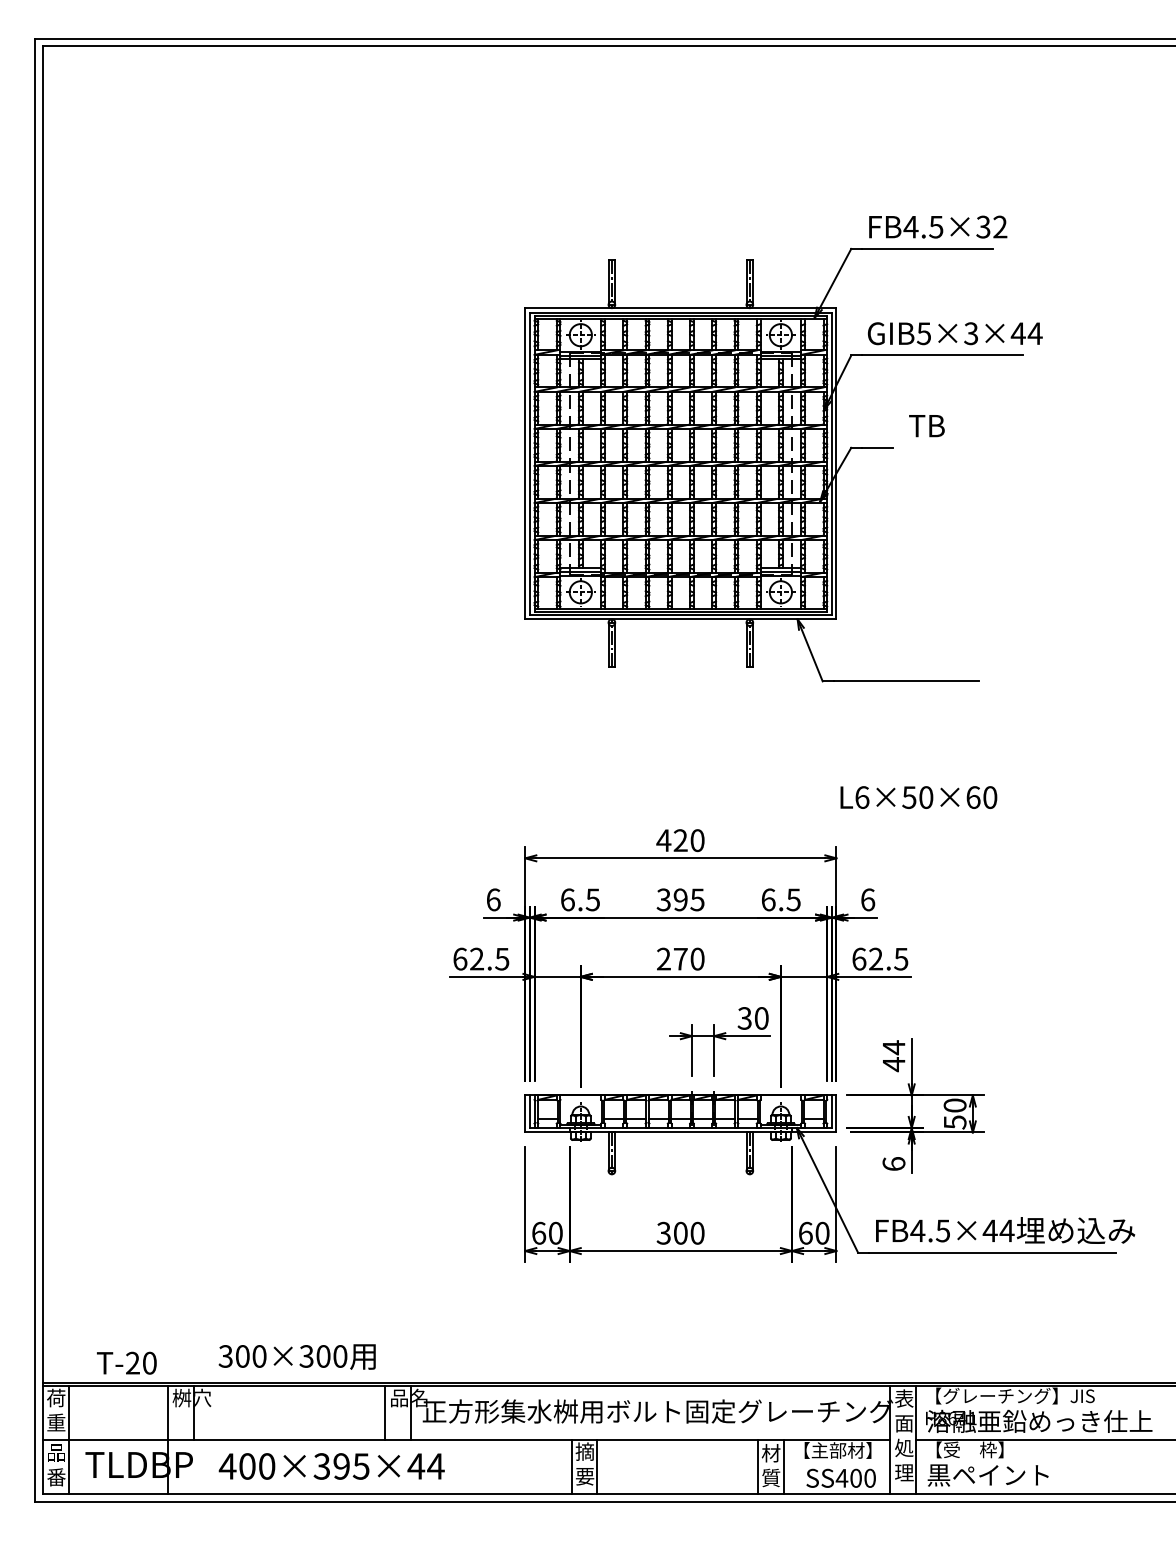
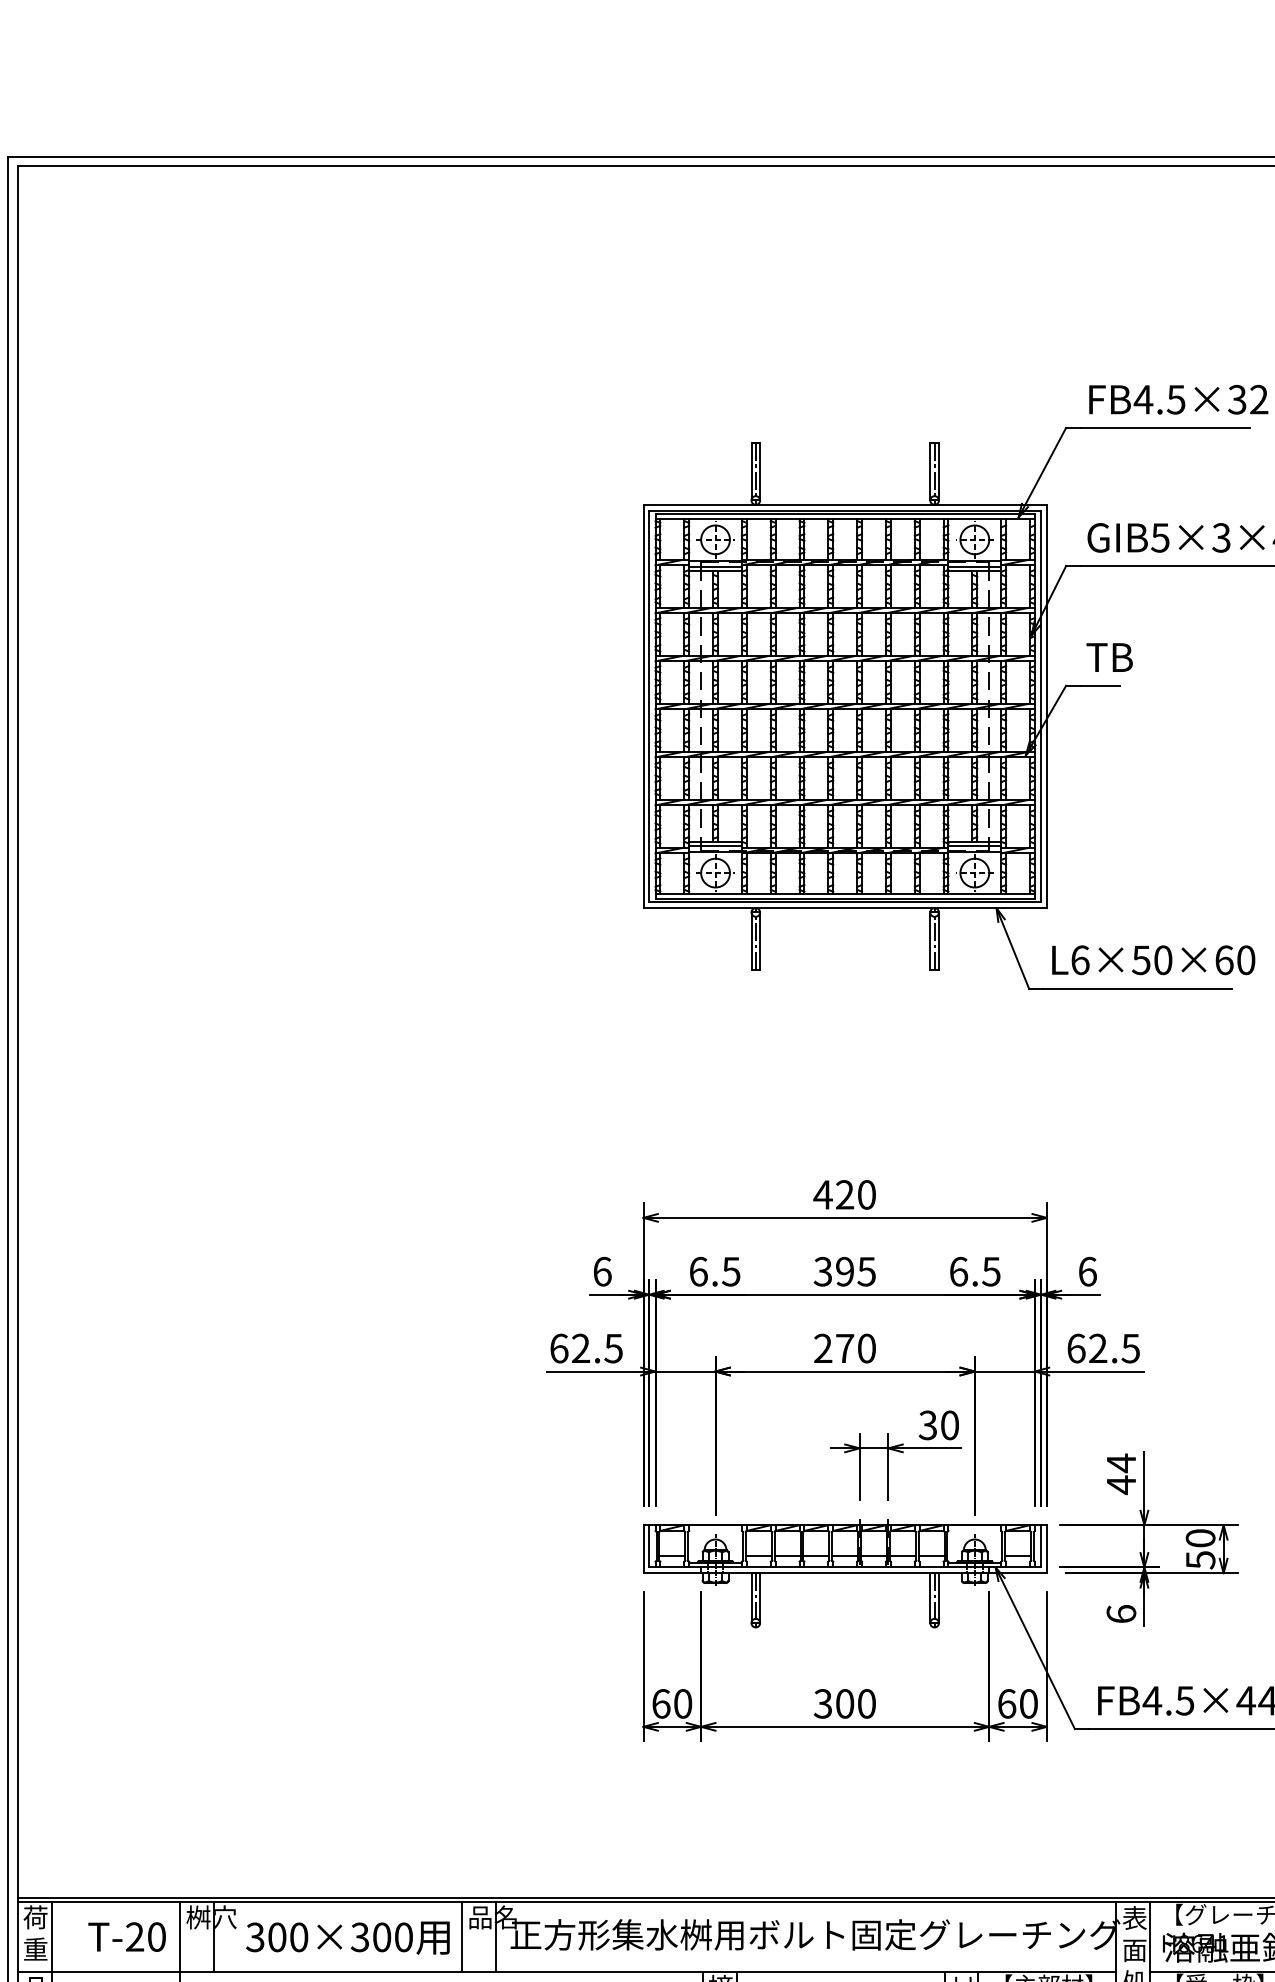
text: (926, 426) -> (1109, 658), moved
text: (918, 797) -> (1153, 960), moved
text: (296, 1356) -> (347, 1937), moved
text: (126, 1362) -> (126, 1936), moved

